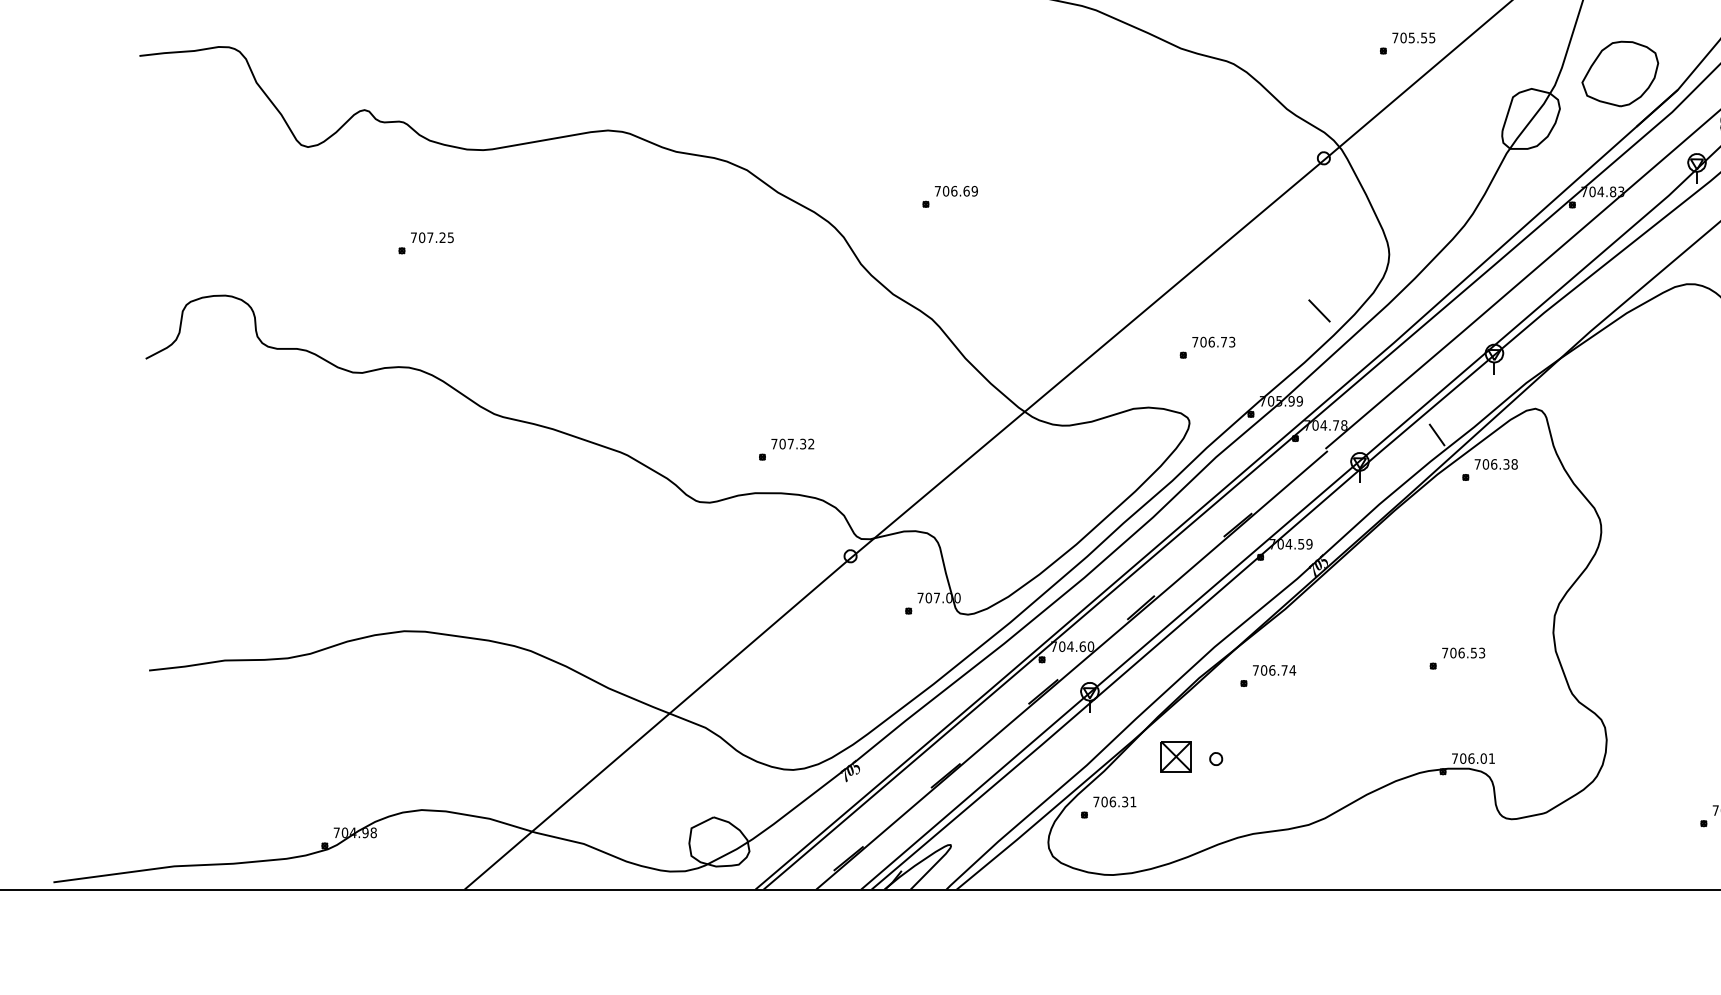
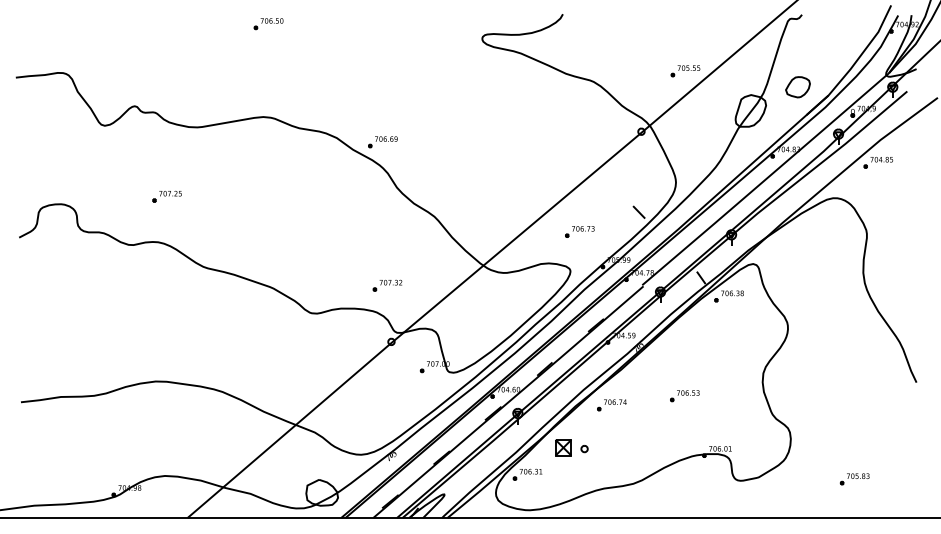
part: (1619, 74) -> (797, 87), size x0.6
part: (949, 197) -> (382, 142), moved
part: (424, 243) -> (166, 196), moved
part: (786, 449) -> (387, 285), moved
part: (1456, 659) -> (684, 396), moved

